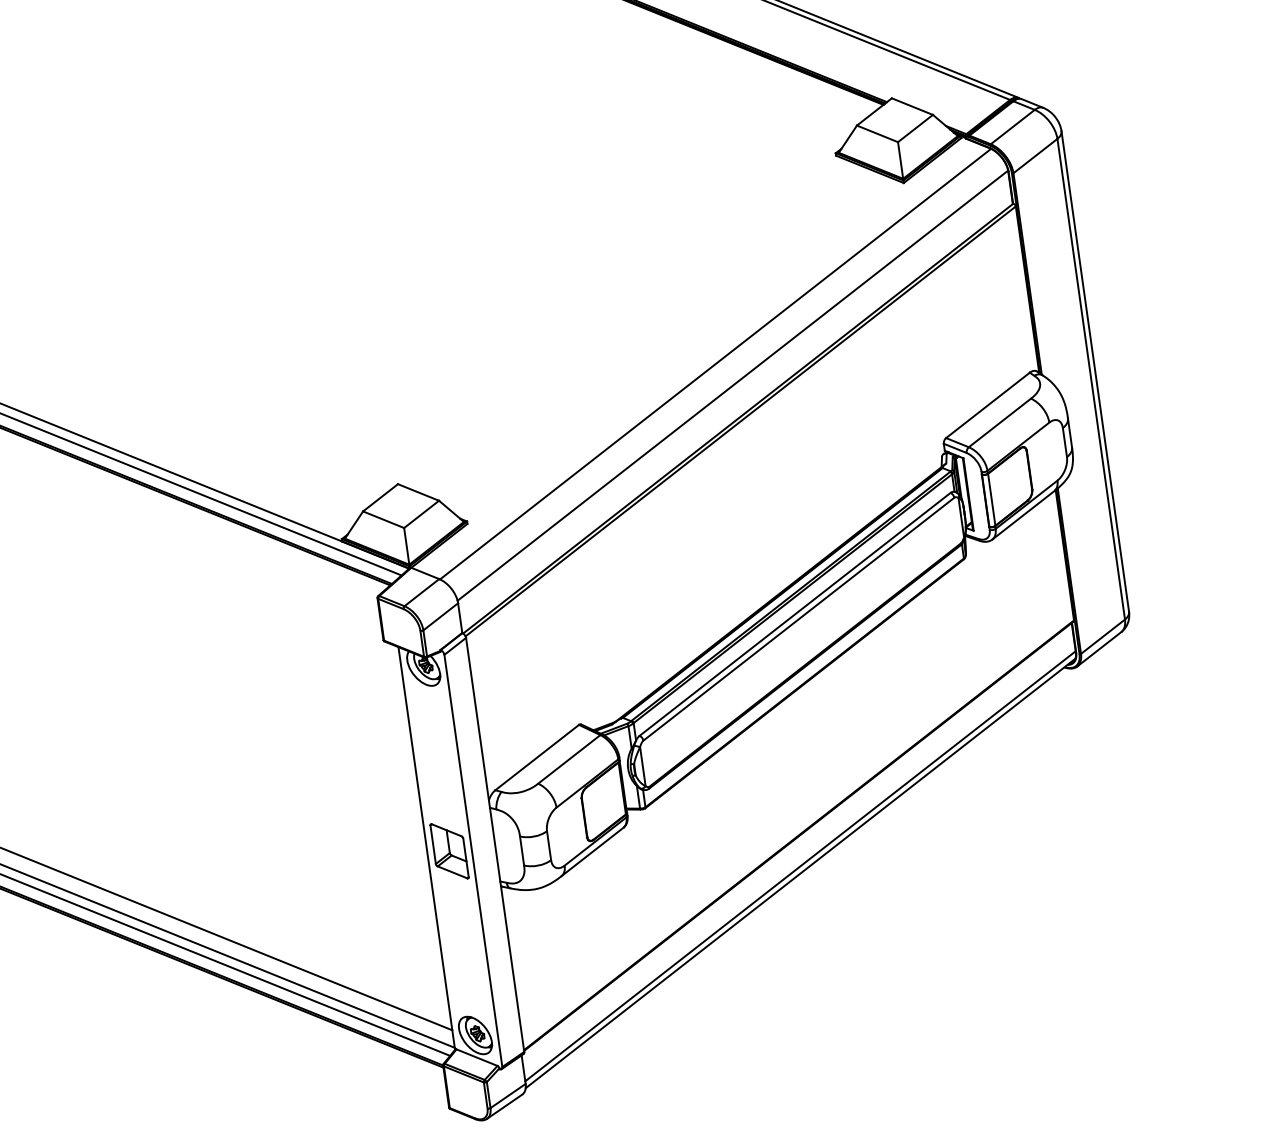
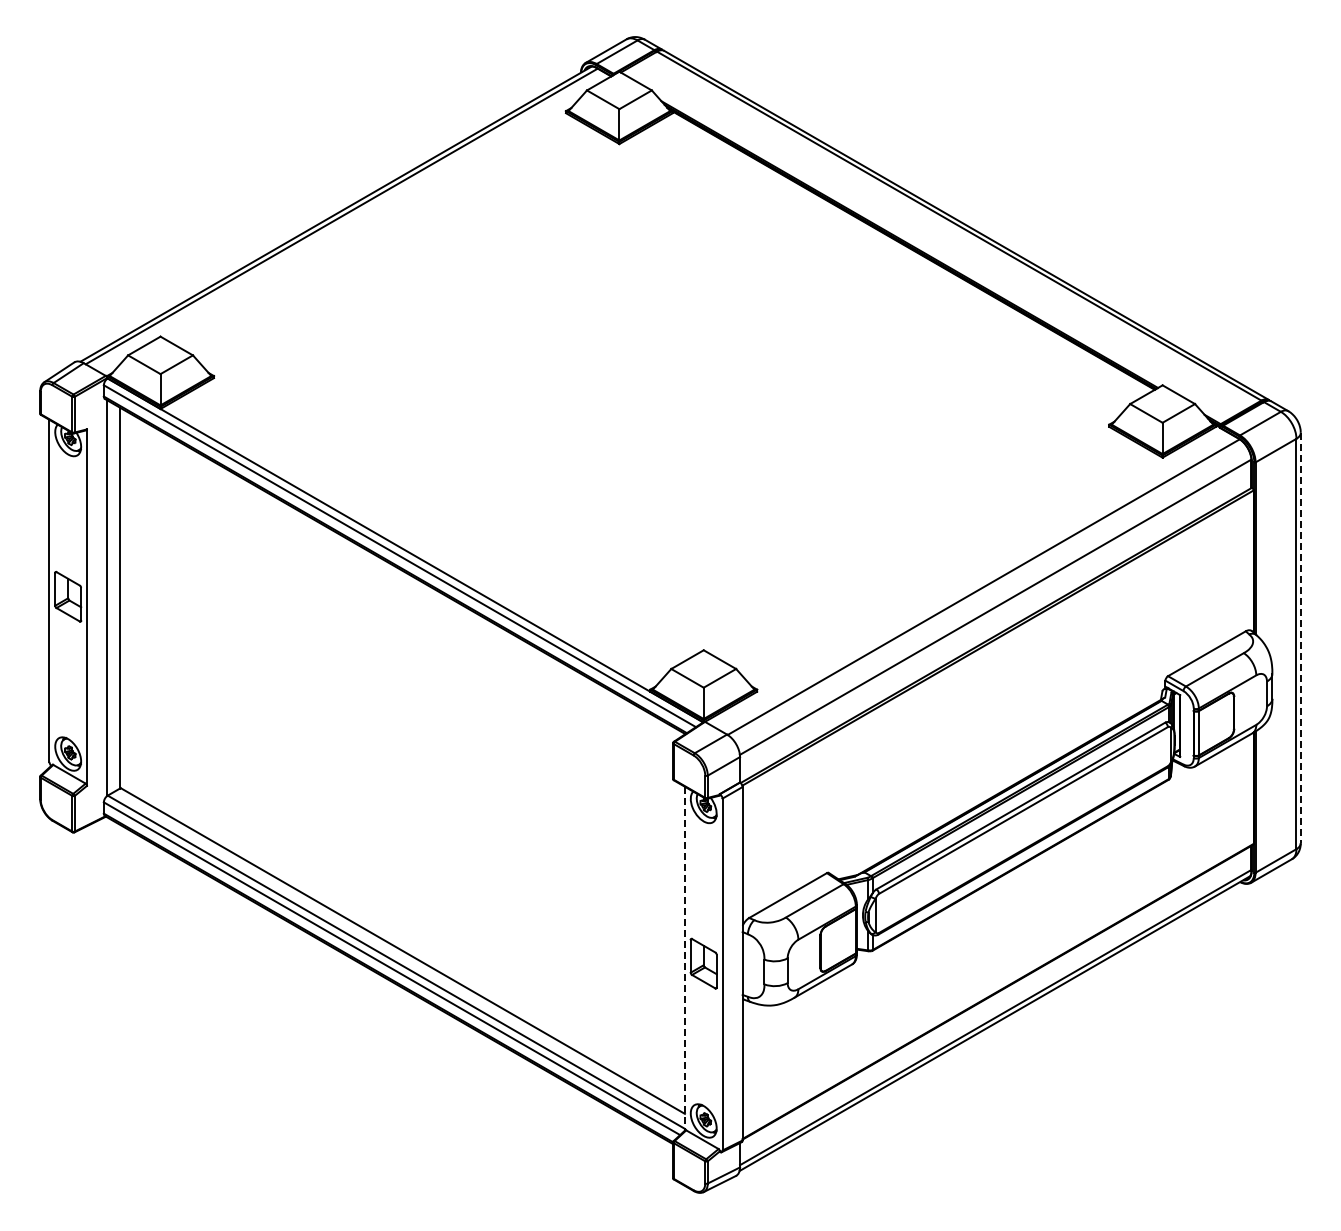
line: (1095, 372) -> (1300, 638), solid -> dashed
line: (426, 848) -> (684, 958), solid -> dashed

